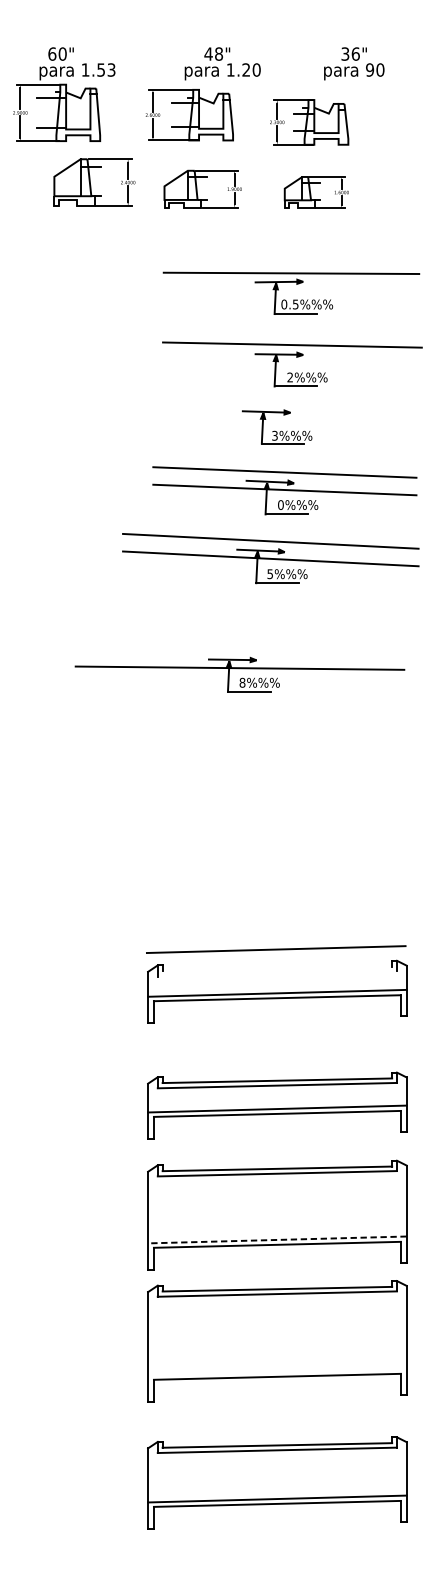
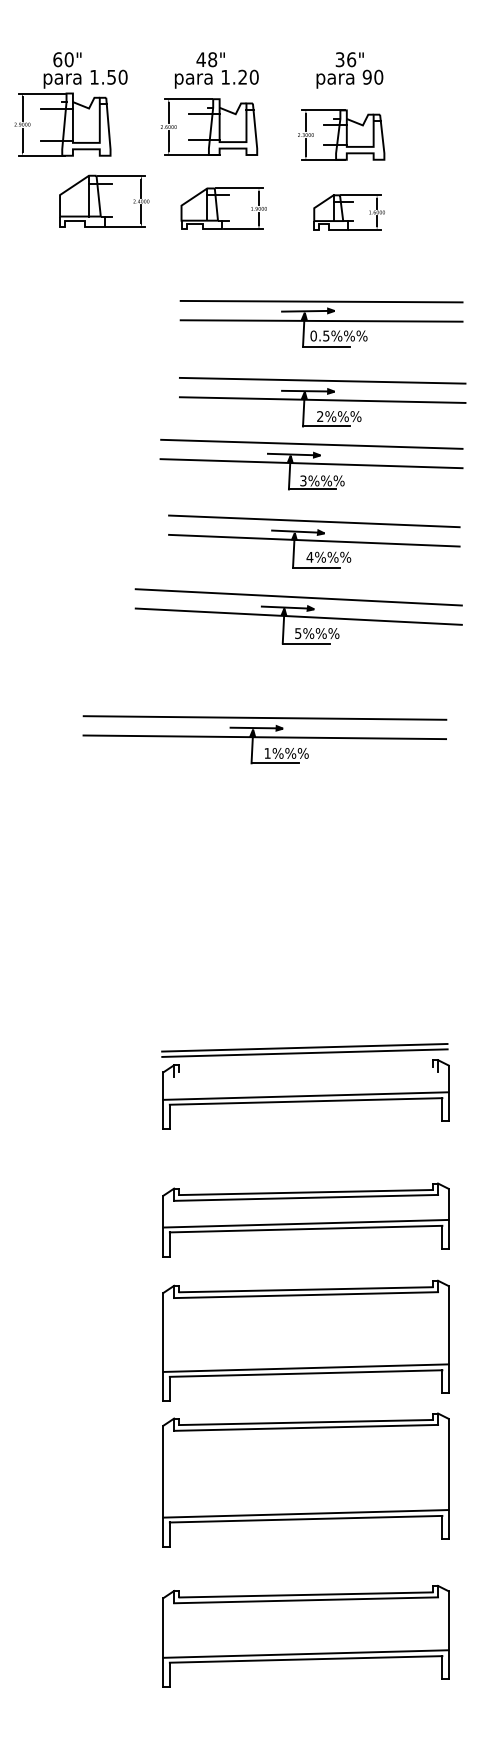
text: (222, 63) -> (216, 70), moved
text: (353, 63) -> (349, 70), moved
text: (111, 69) -> (122, 76), 1.53 -> 1.50
line: (291, 290) -> (321, 320), added
line: (292, 362) -> (322, 399), added
line: (282, 401) -> (311, 443), added
line: (282, 420) -> (311, 463), added
text: (280, 504) -> (309, 556), 0%%% -> 4%%%
line: (239, 650) -> (264, 717), added
text: (242, 682) -> (267, 753), 8%%% -> 1%%%
line: (275, 953) -> (304, 1052), added
line: (277, 1240) -> (306, 1368), dashed -> solid
line: (276, 1371) -> (305, 1513), added

